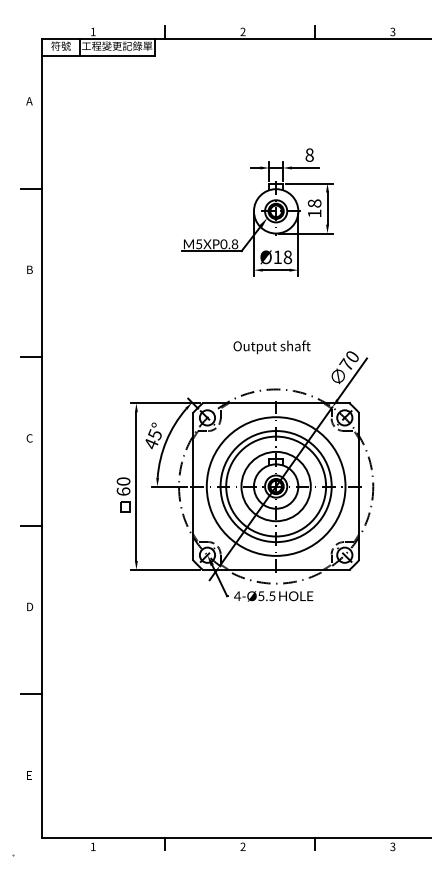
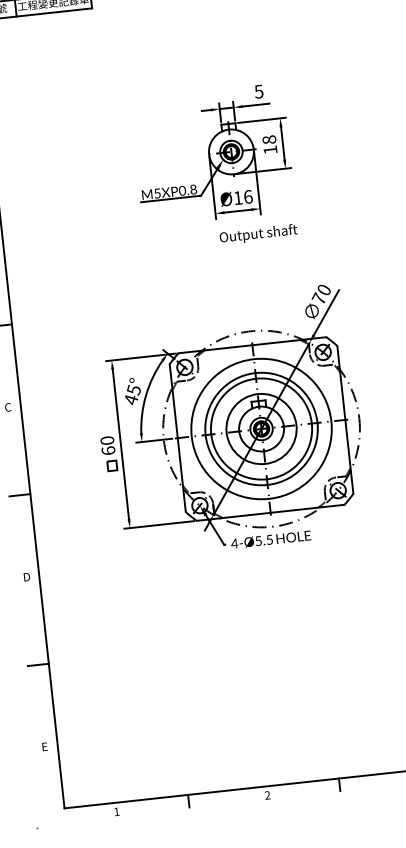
text: (309, 154) -> (258, 91), 8 -> 5
text: (287, 256) -> (247, 196), Ø18 -> Ø16
text: (271, 347) -> (258, 234), moved

